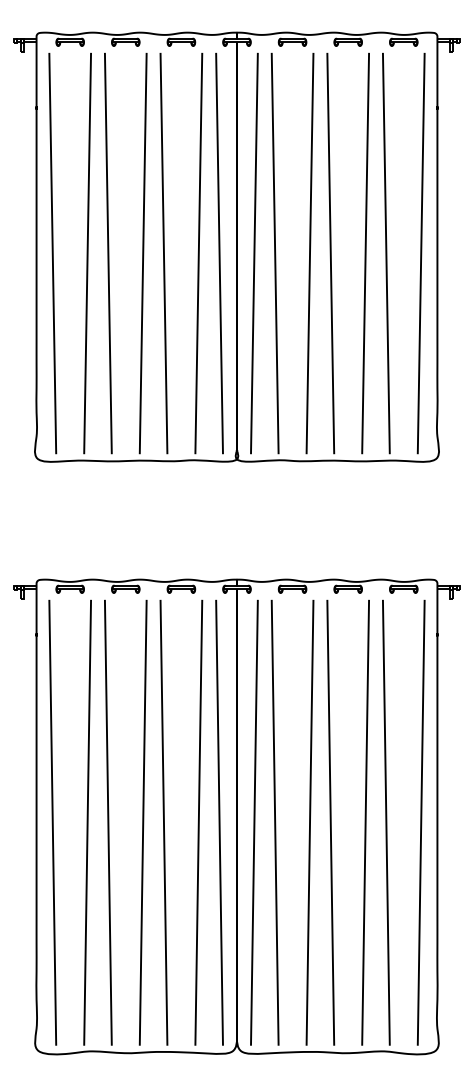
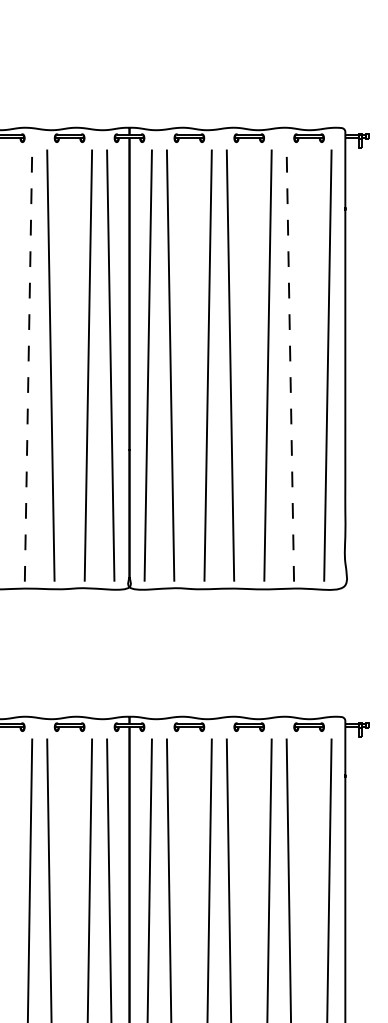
line: (143, 253) -> (28, 365), solid -> dashed
line: (386, 253) -> (290, 365), solid -> dashed

